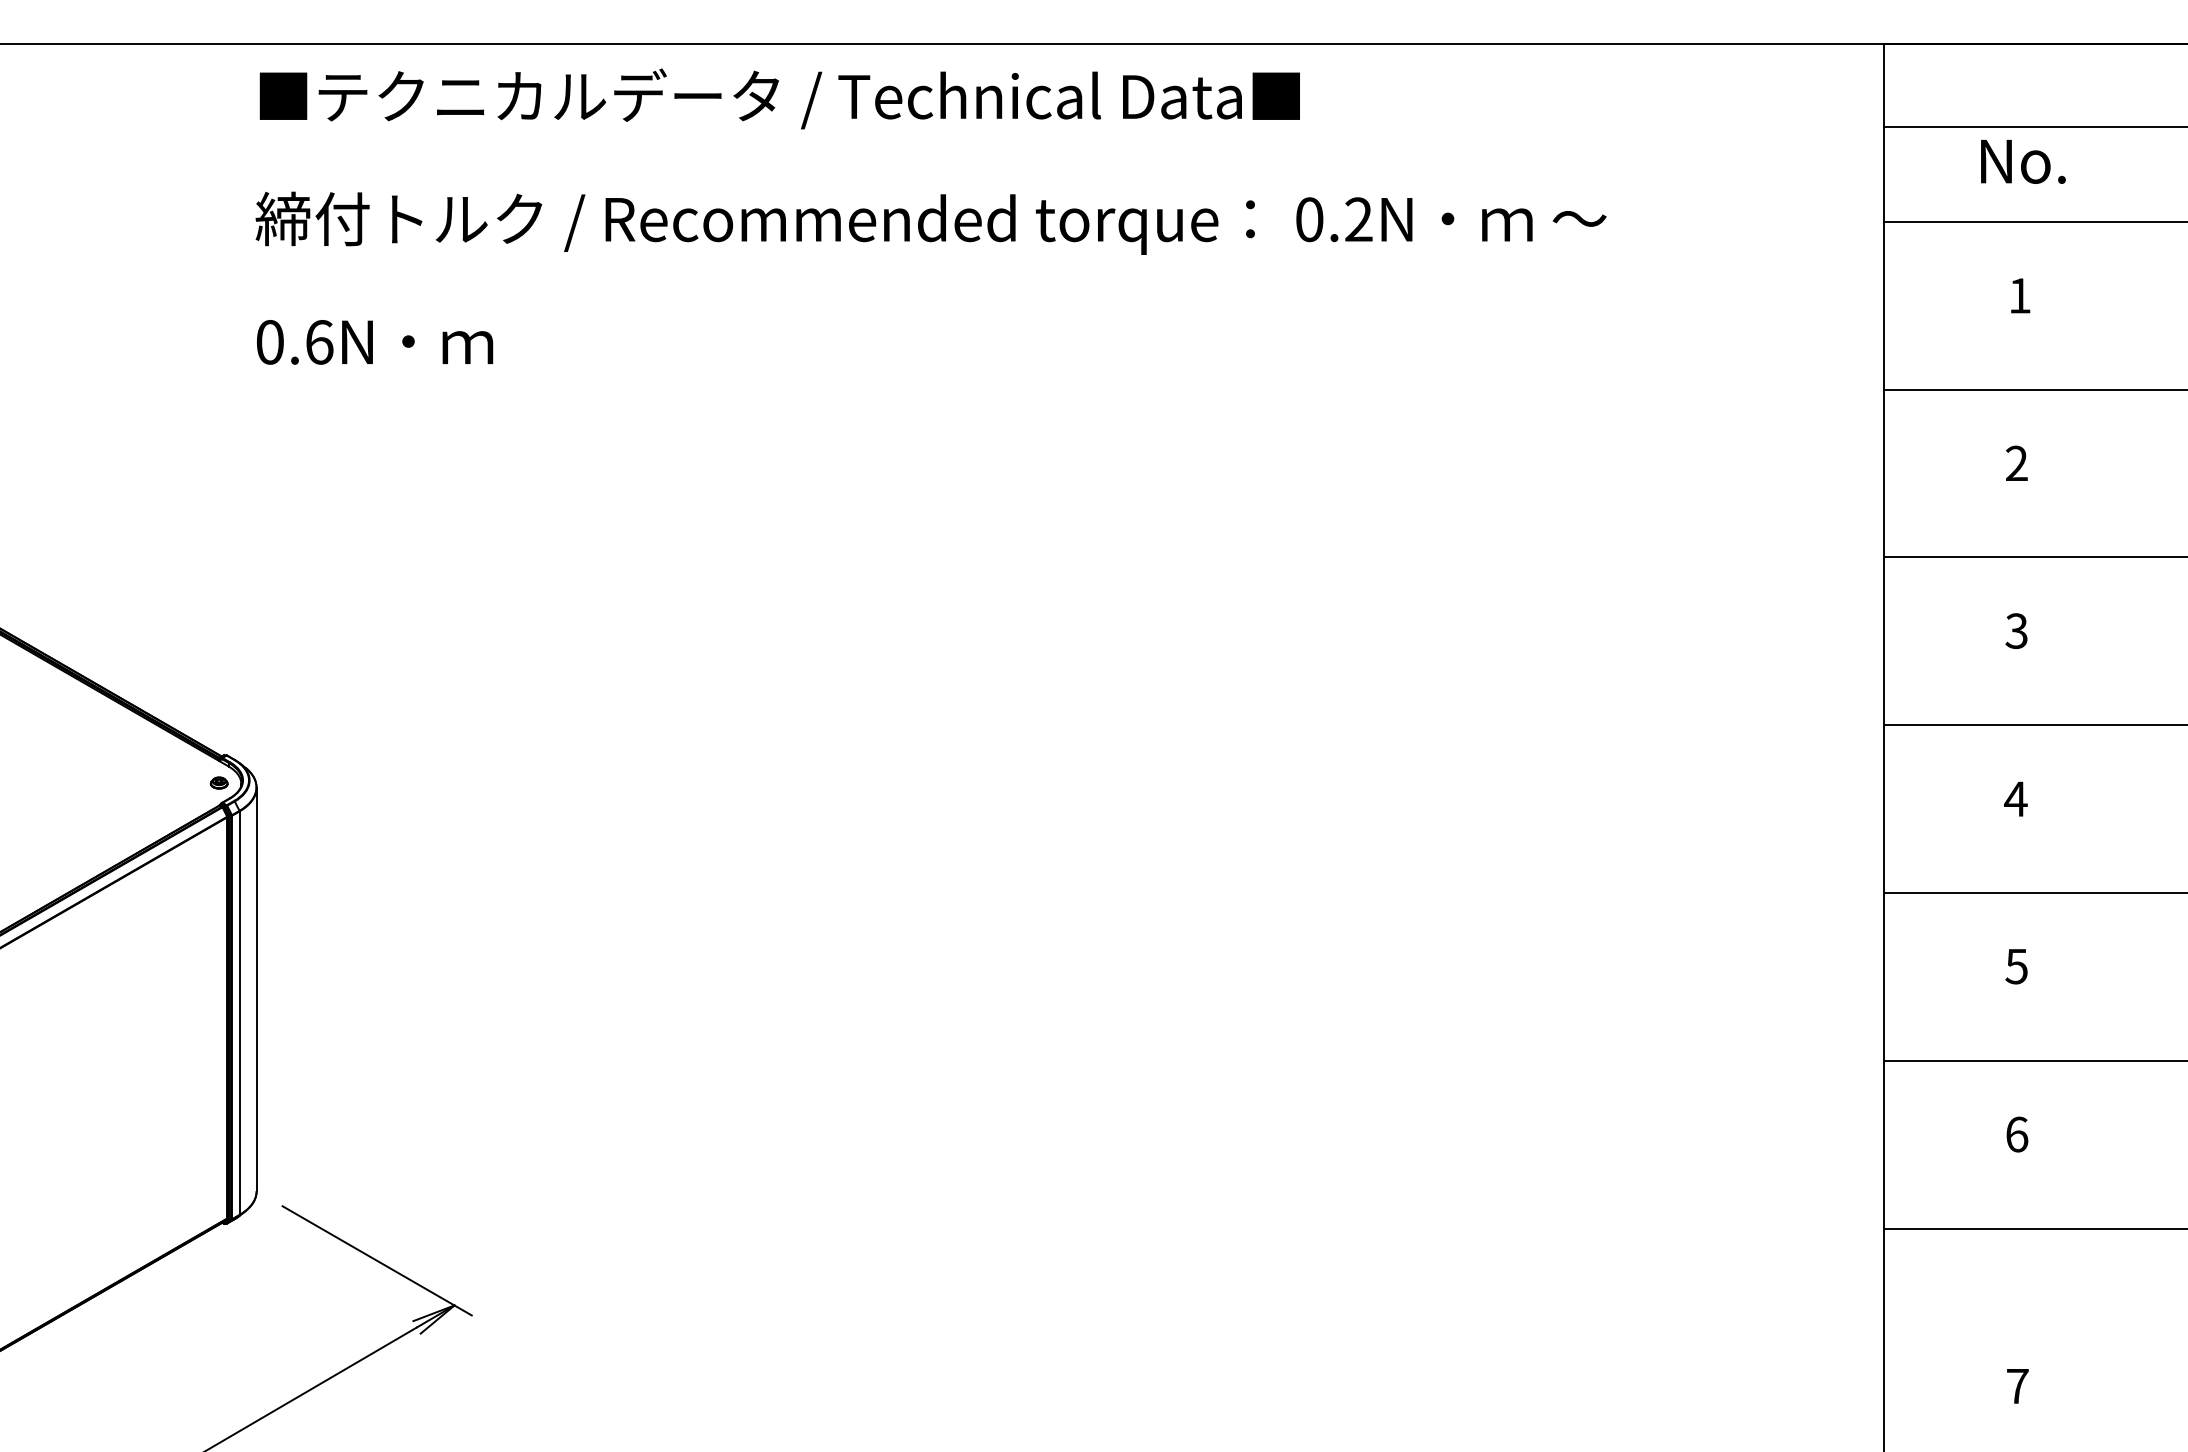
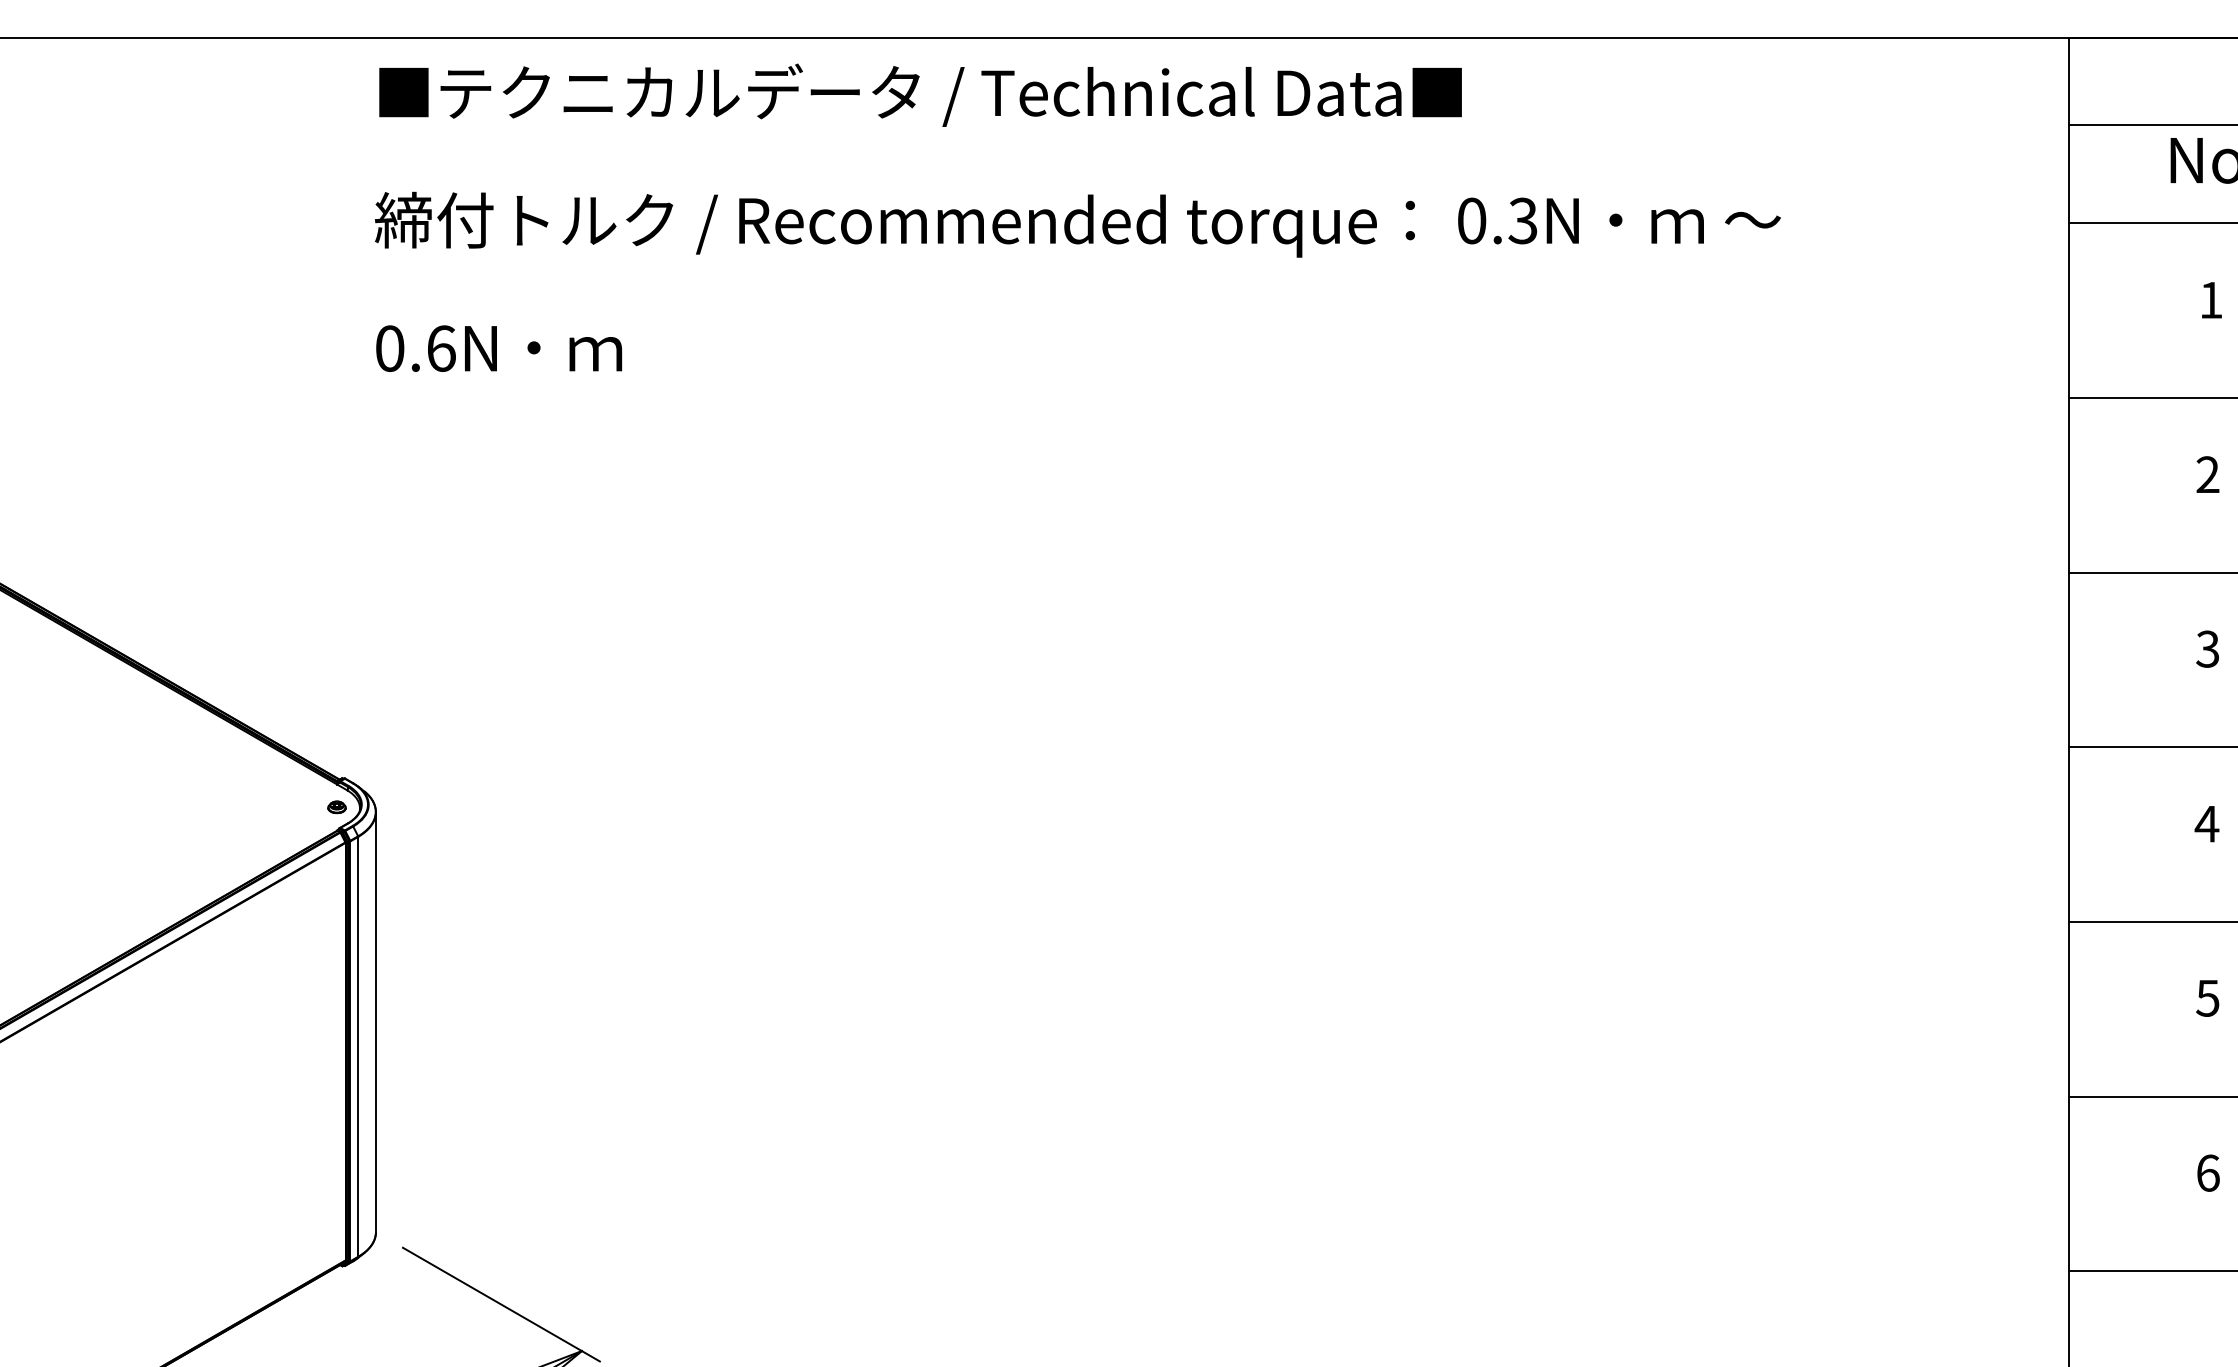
text: (1358, 219) -> (1522, 220), 0.2N -> 0.3N

